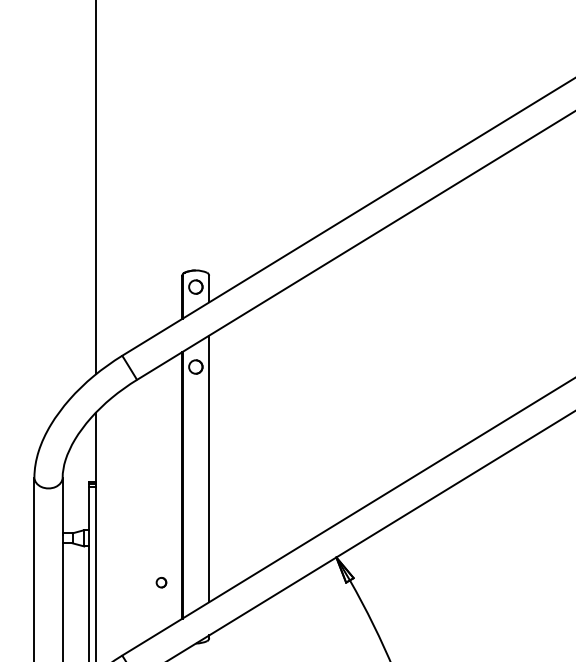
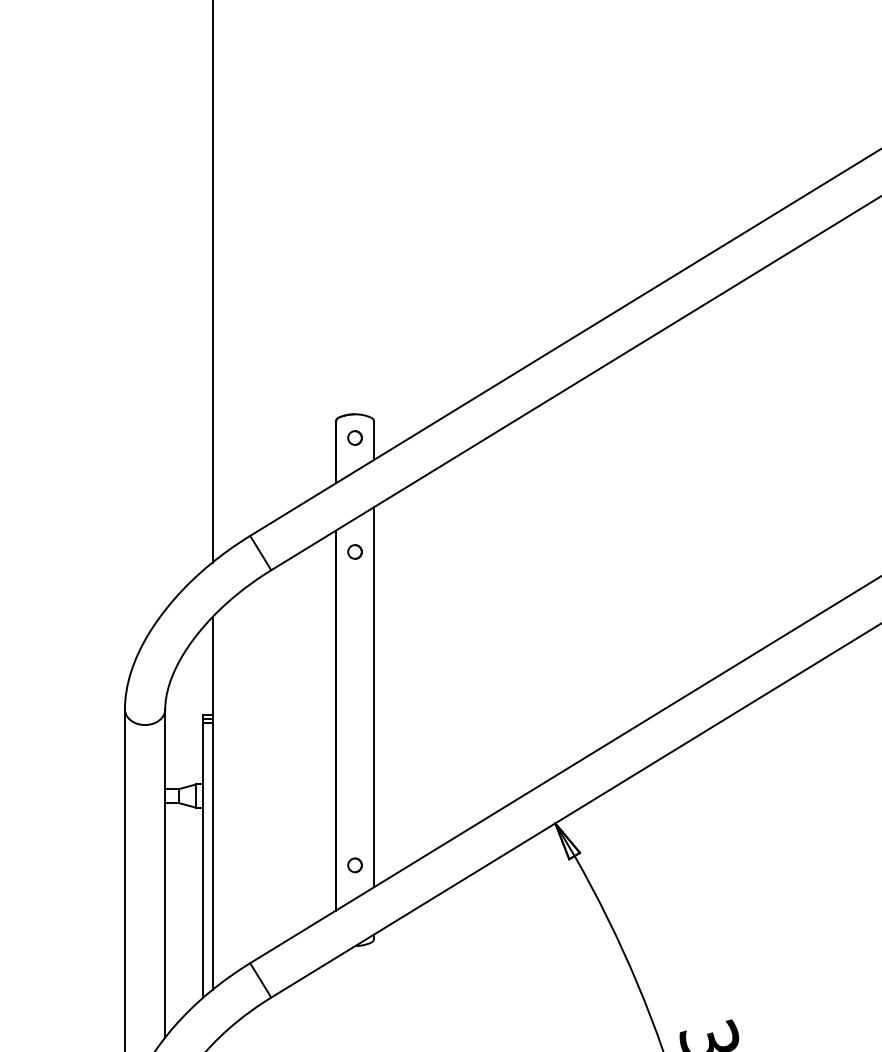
part: (195, 286) -> (354, 437), size x0.71
part: (195, 366) -> (354, 551), size x0.71
part: (161, 582) -> (354, 865), moved

